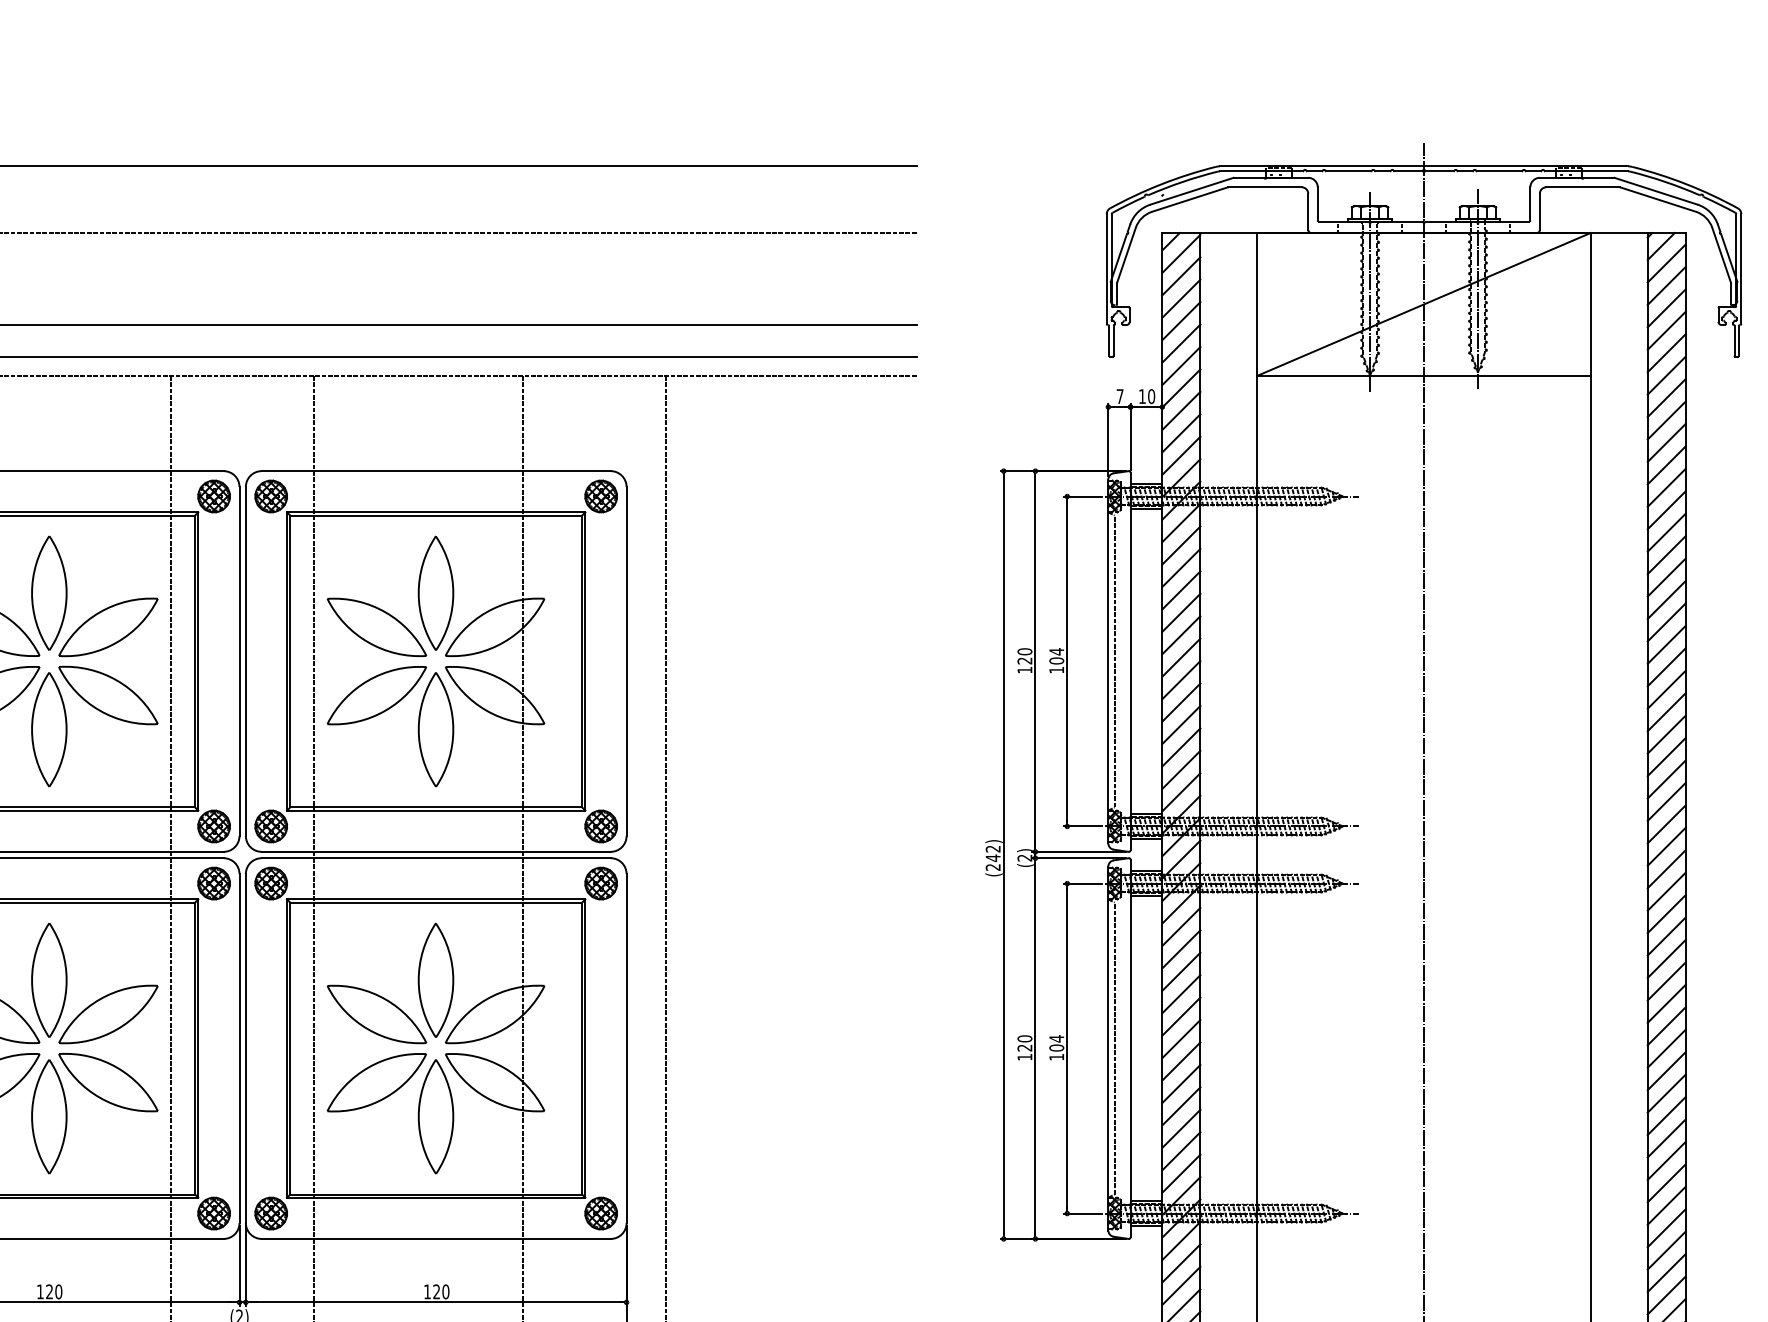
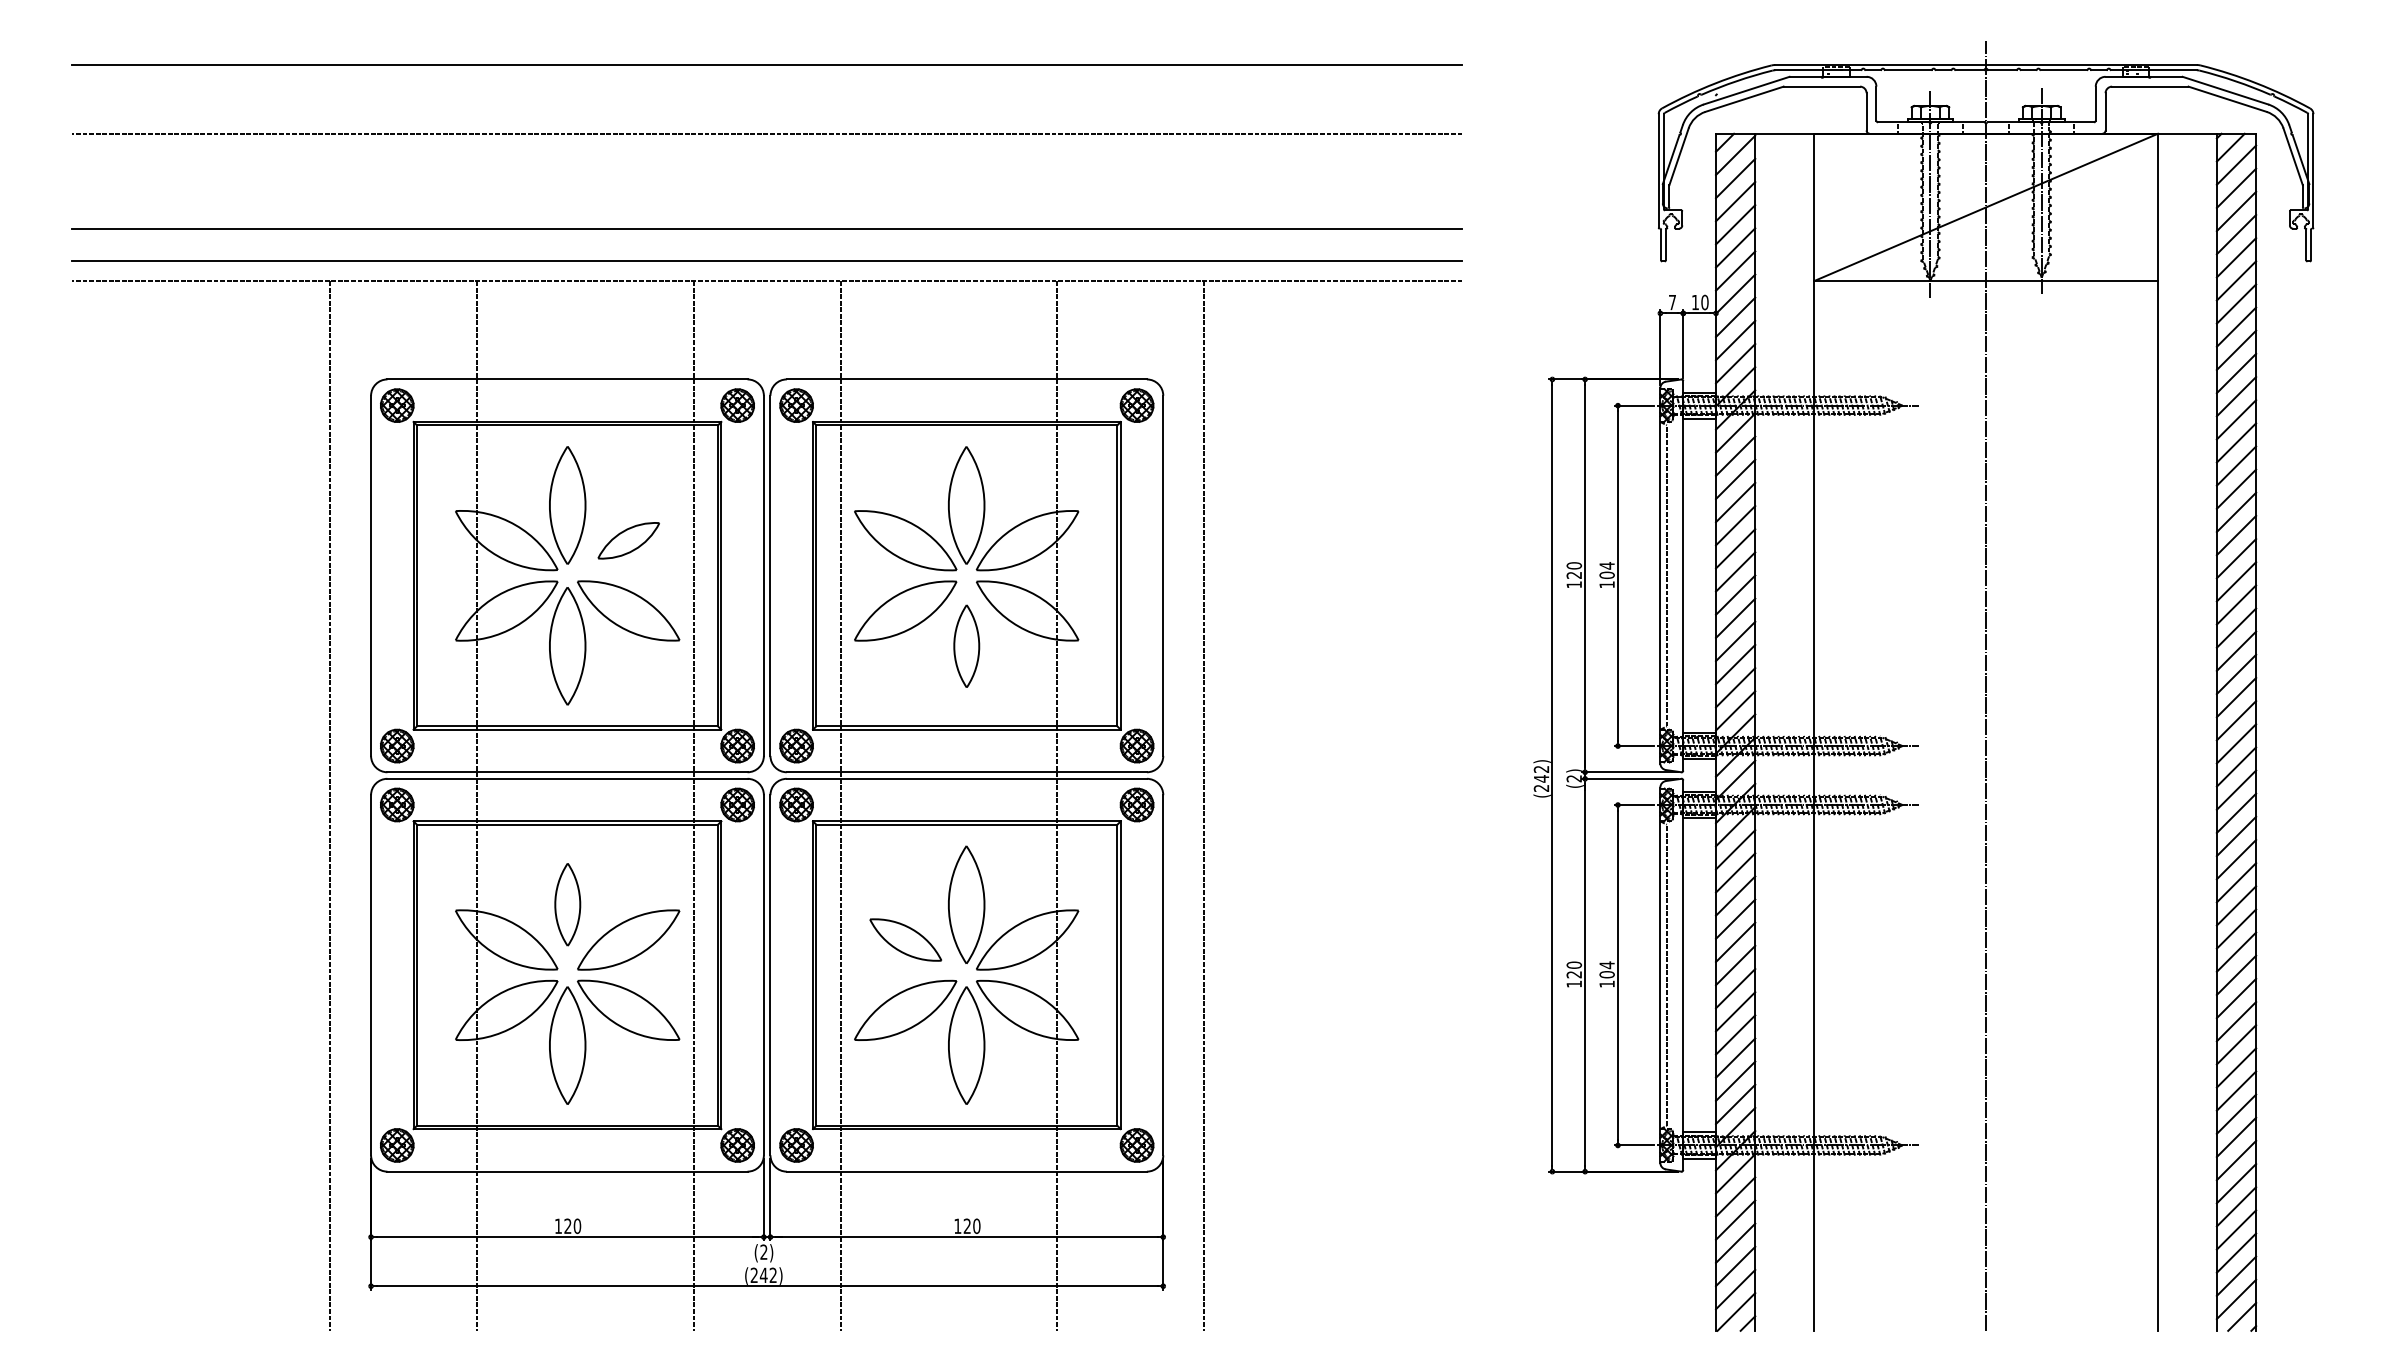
part: (108, 627) -> (628, 540), size x0.6
part: (435, 729) -> (966, 646), size x0.7
part: (49, 980) -> (567, 904), size x0.7
part: (376, 1013) -> (905, 939), size x0.7

